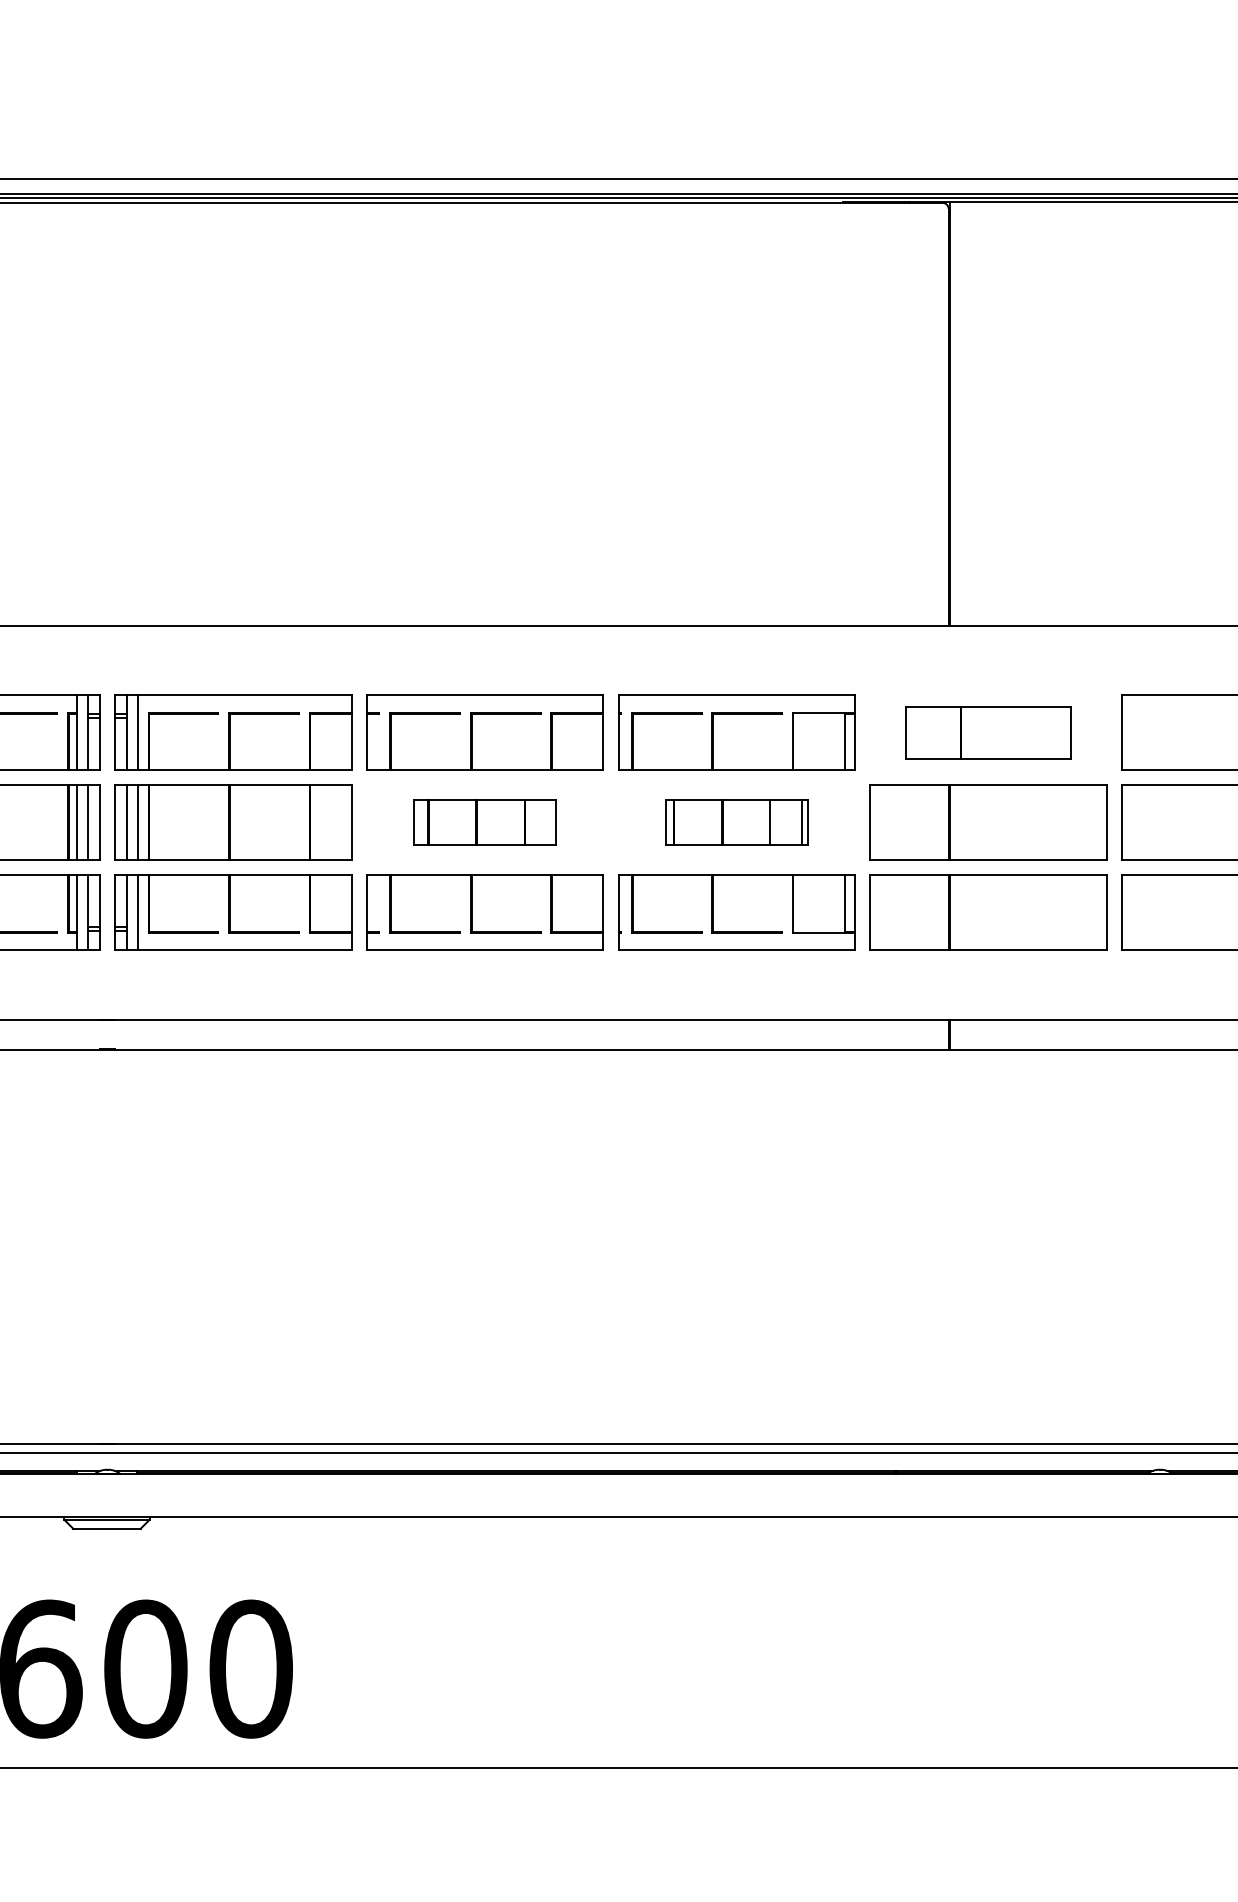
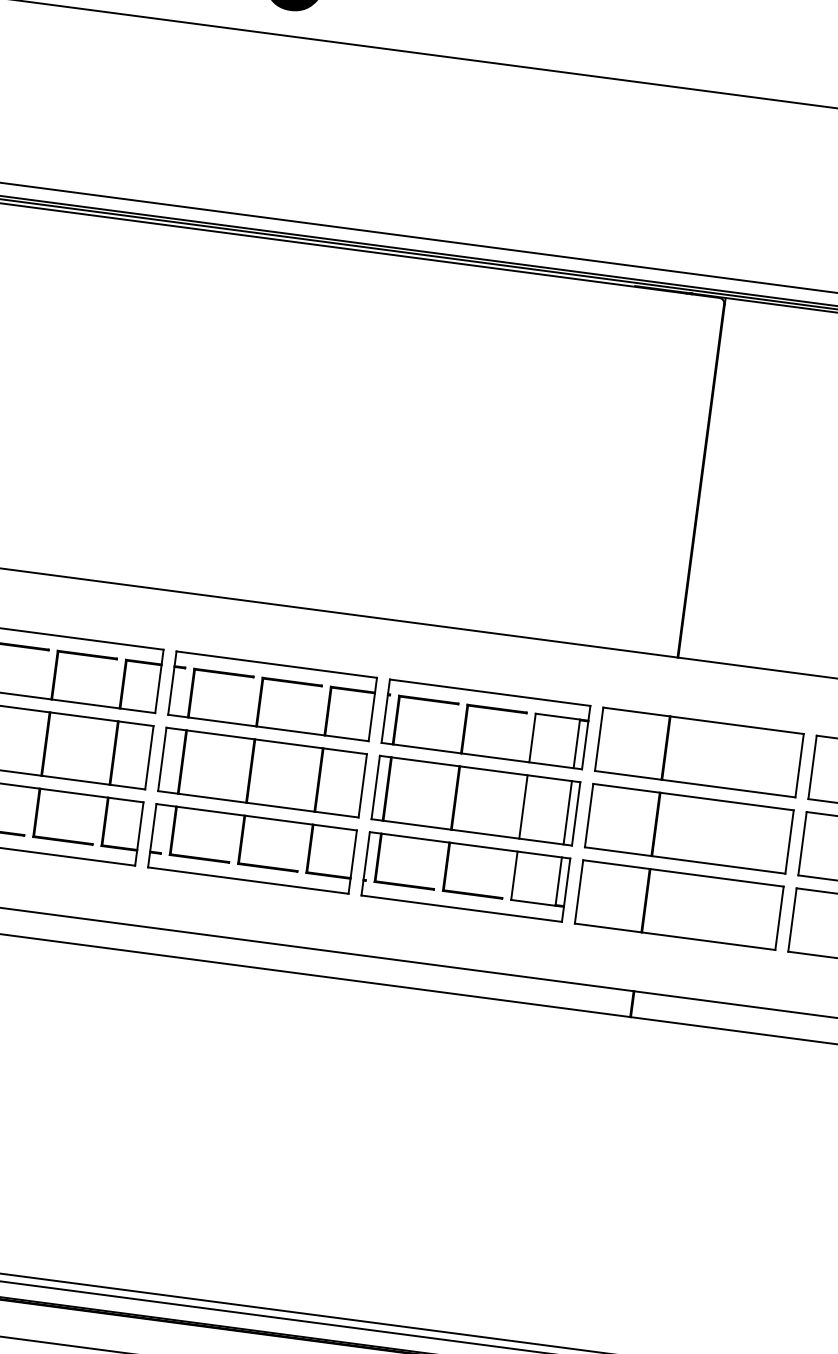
part: (988, 732) -> (699, 752), size x1.43
part: (484, 822) -> (262, 772), size x1.67
part: (736, 822) -> (475, 800), size x1.67

